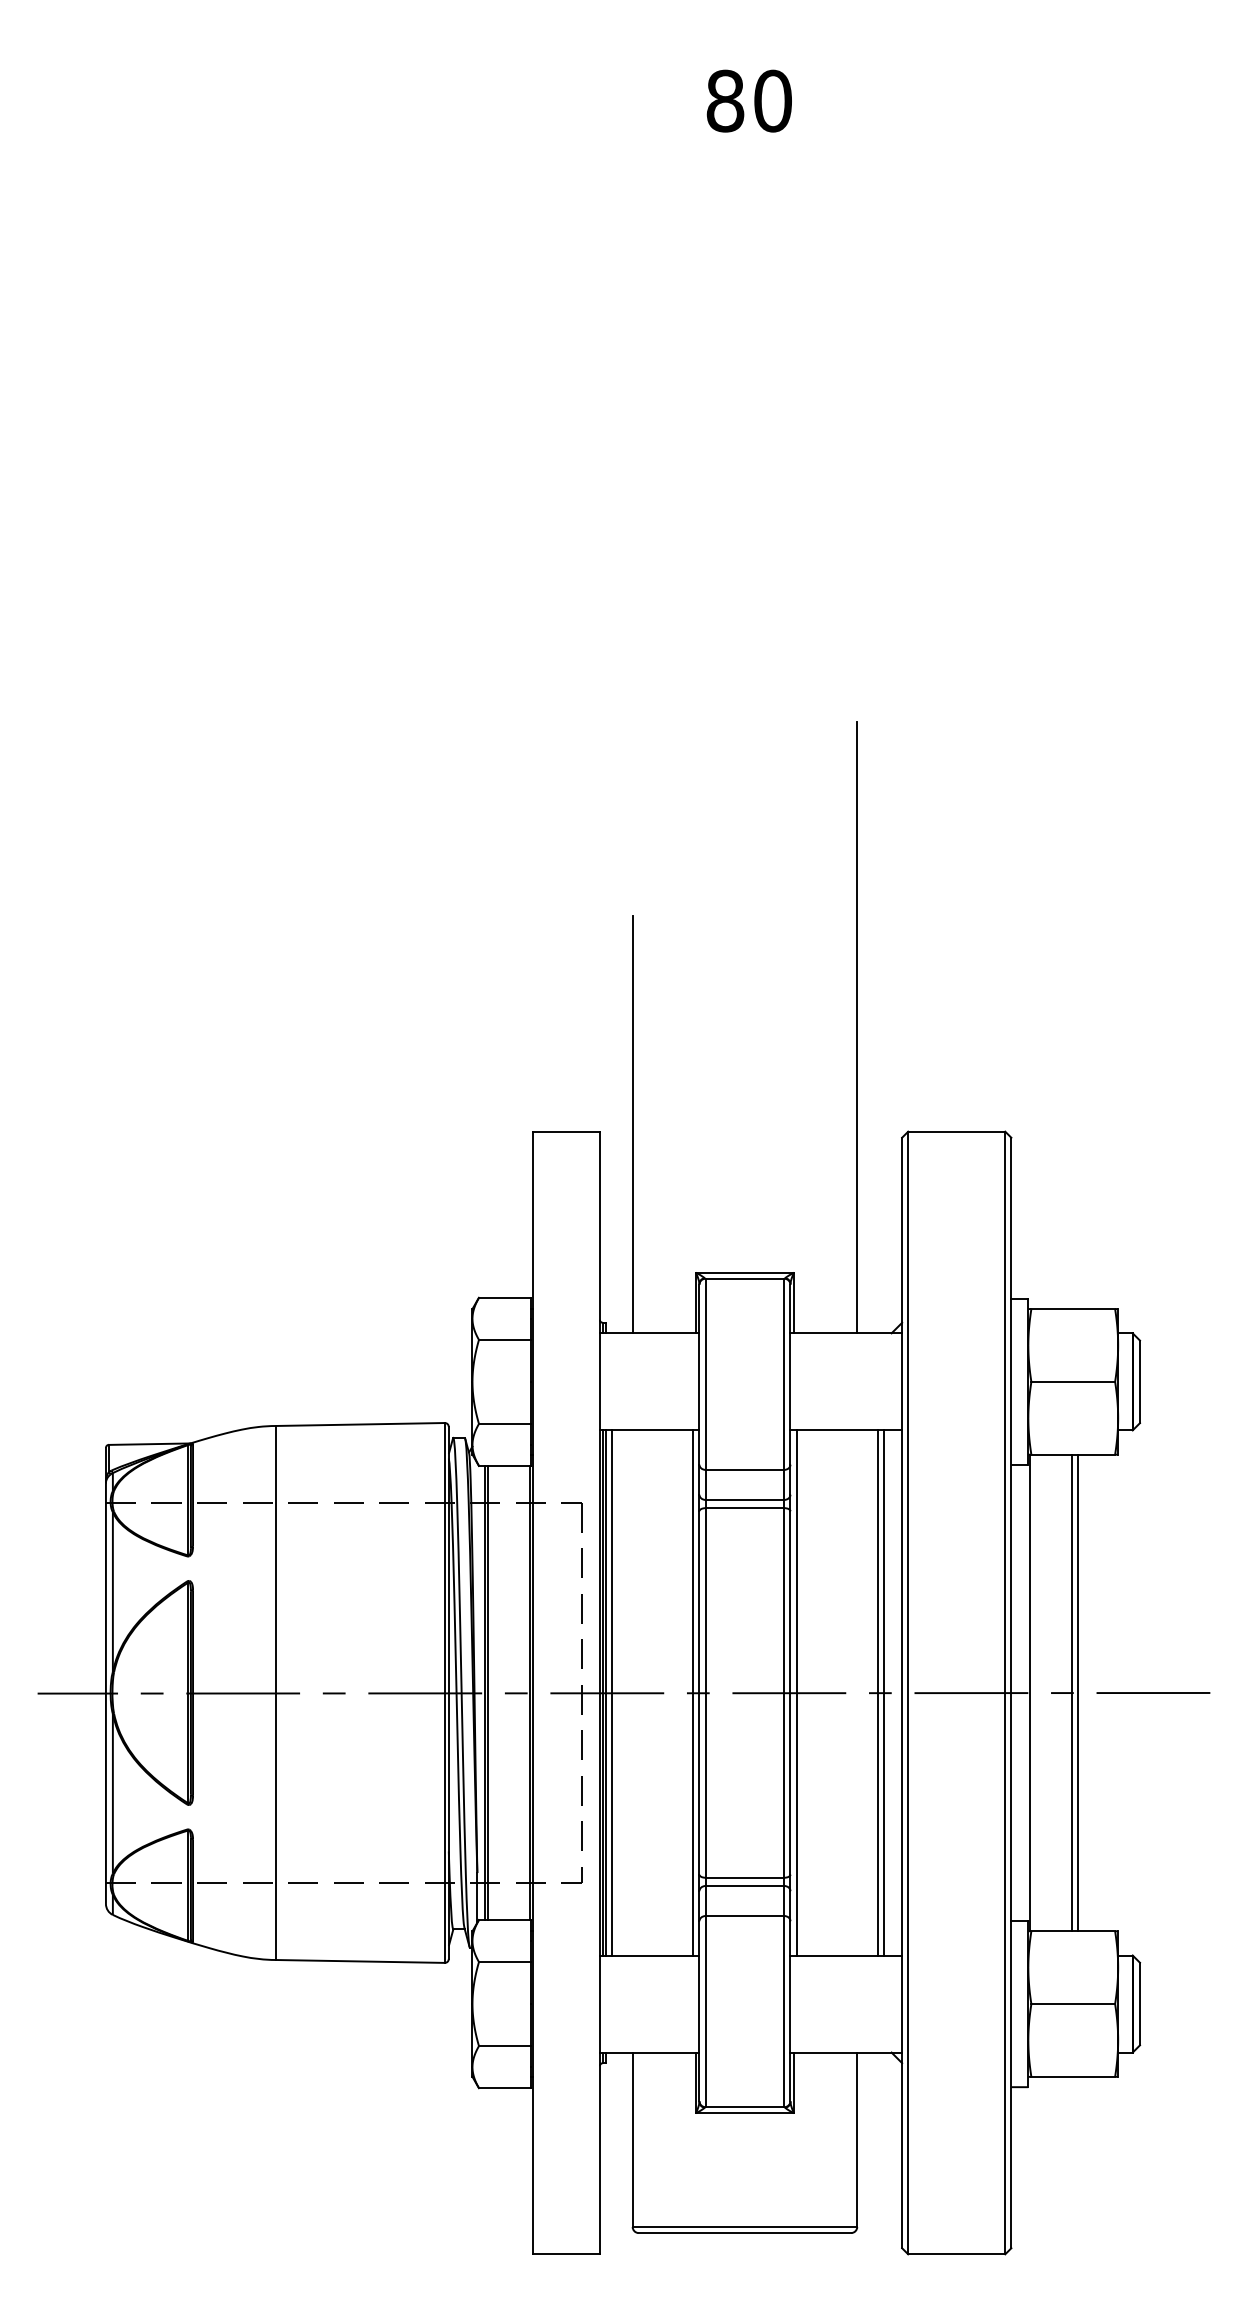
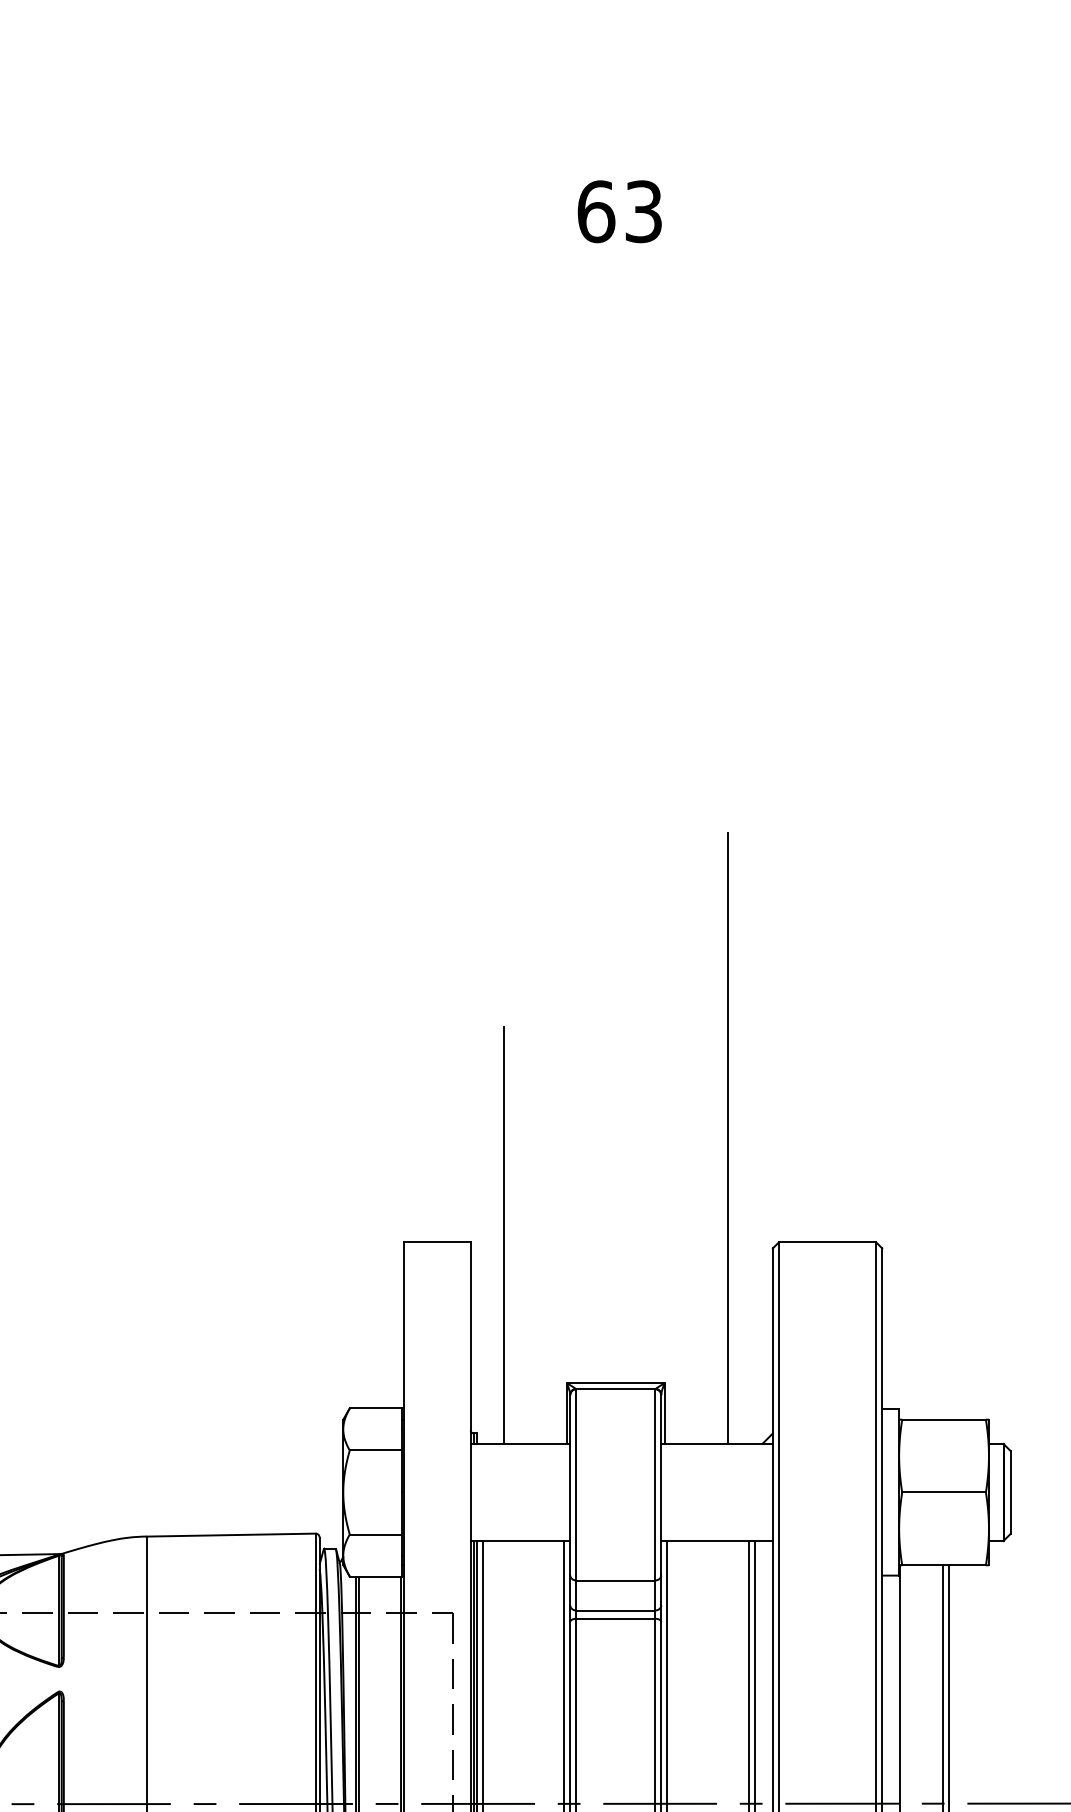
text: (748, 100) -> (619, 211), 80 -> 63

